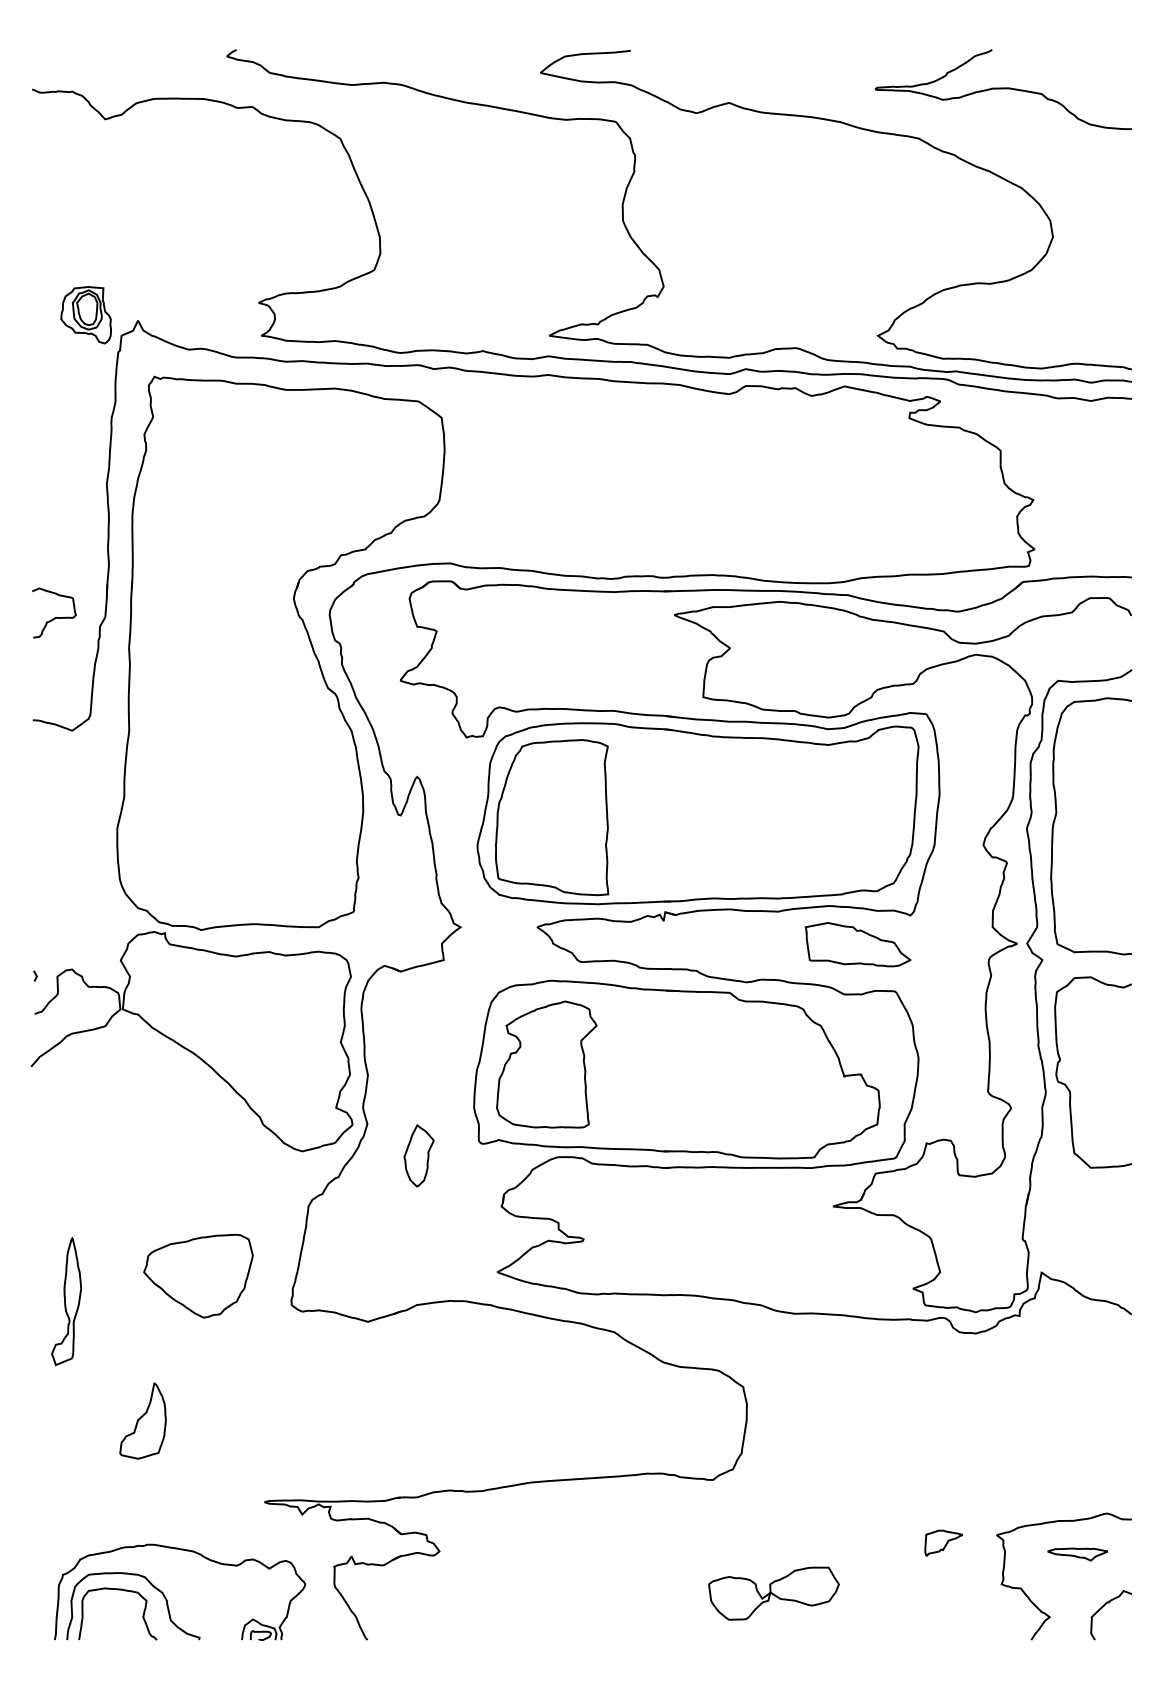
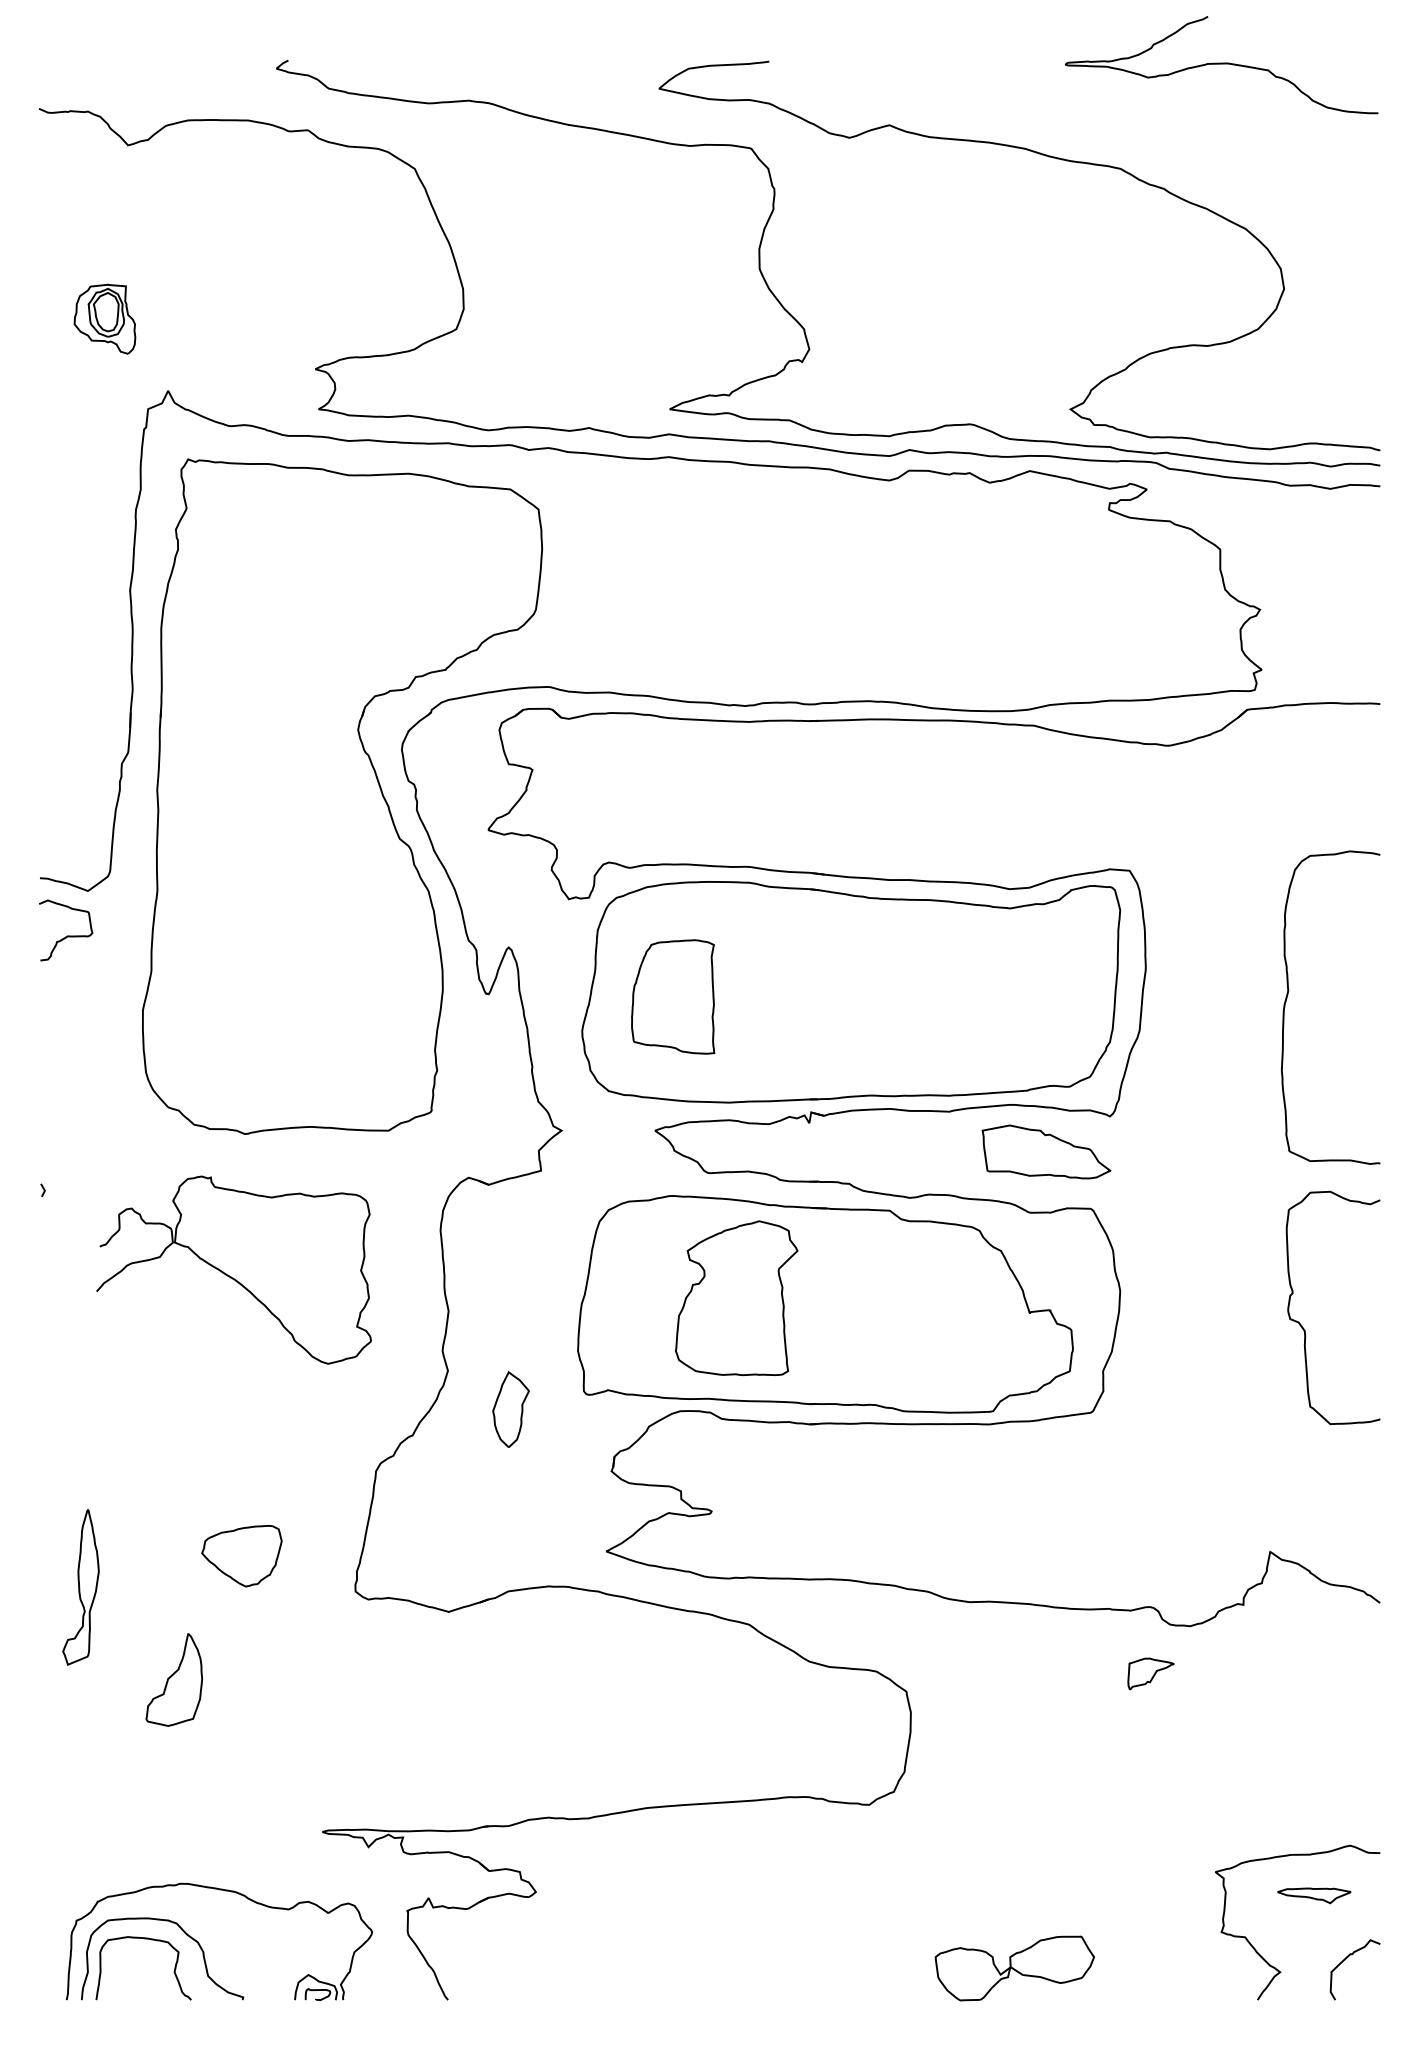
curve: (1003, 89) -> (1221, 64), moved
part: (85, 314) -> (104, 318), moved
curve: (55, 617) -> (67, 935), moved
part: (551, 817) -> (672, 996), size x0.6
part: (987, 961) -> (1204, 1172), removed
part: (191, 1041) -> (233, 1269), size x0.7
part: (546, 1064) -> (736, 1298), moved
part: (198, 1275) -> (241, 1555), size x0.6
part: (143, 1420) -> (174, 1679), moved
part: (943, 1542) -> (1150, 1673), moved
part: (773, 1593) -> (1014, 1968), moved

